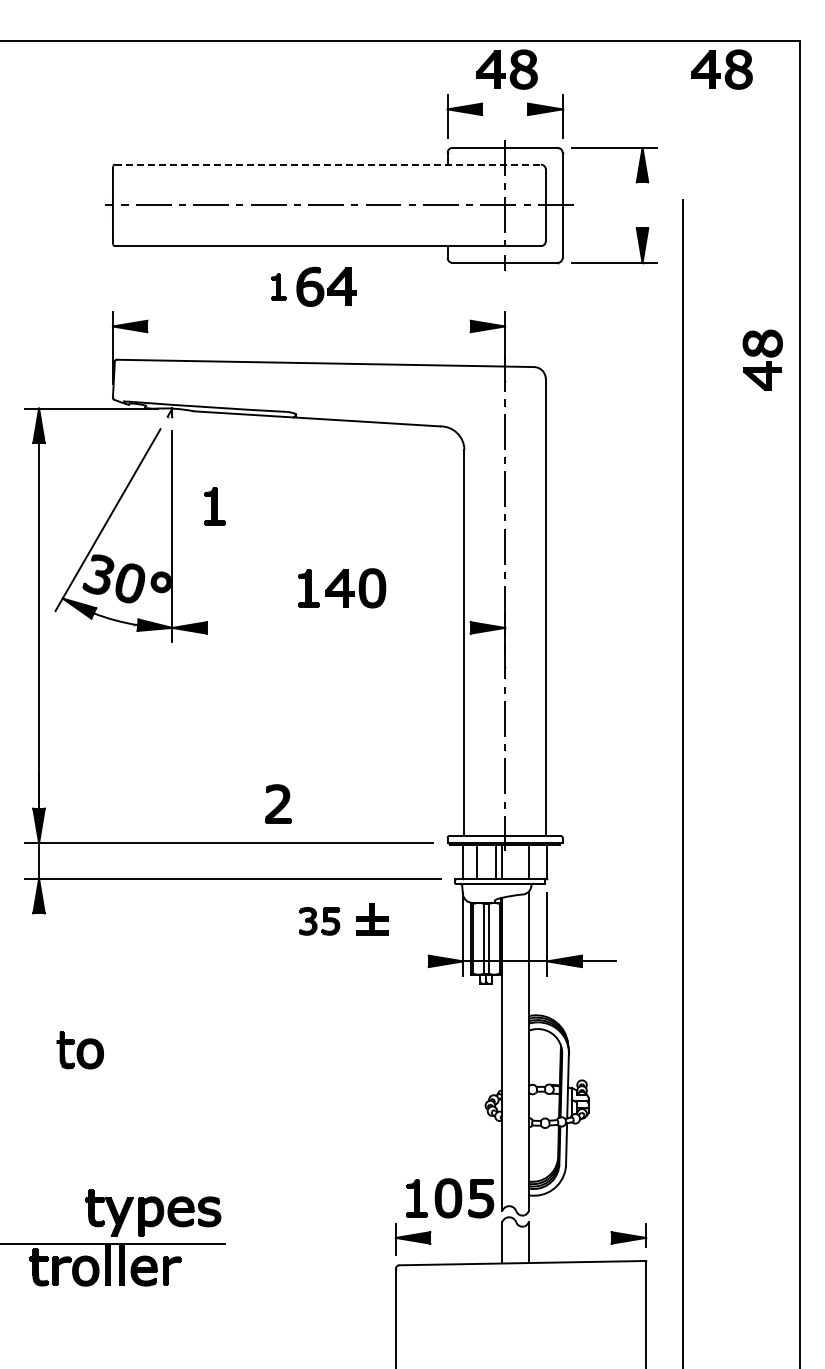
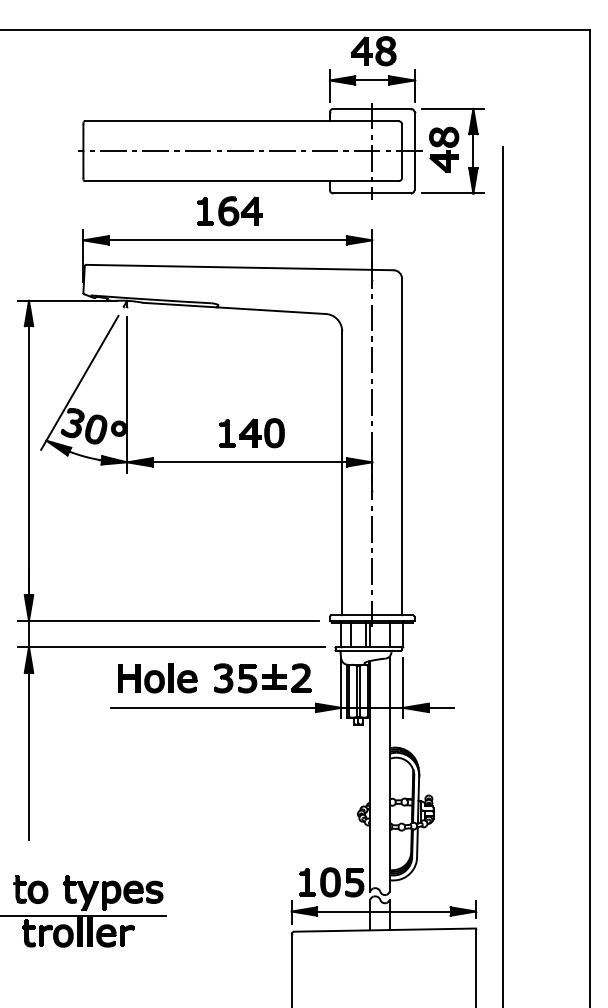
part: (721, 69) -> (531, 51), removed
line: (505, 109) -> (372, 80), added
line: (327, 164) -> (241, 121), dashed -> solid
line: (642, 205) -> (473, 151), added
part: (278, 286) -> (205, 210), size x1.43
line: (308, 326) -> (227, 240), added
part: (762, 360) -> (443, 149), moved
part: (214, 506) -> (158, 372), removed
line: (338, 627) -> (249, 462), added
part: (278, 803) -> (301, 677), moved
part: (213, 920) -> (157, 677), added
part: (319, 921) -> (235, 678), size x1.43
line: (289, 961) -> (213, 707), added
line: (39, 1026) -> (29, 755), added
part: (79, 1050) -> (30, 889), moved
line: (520, 1237) -> (383, 911), added

